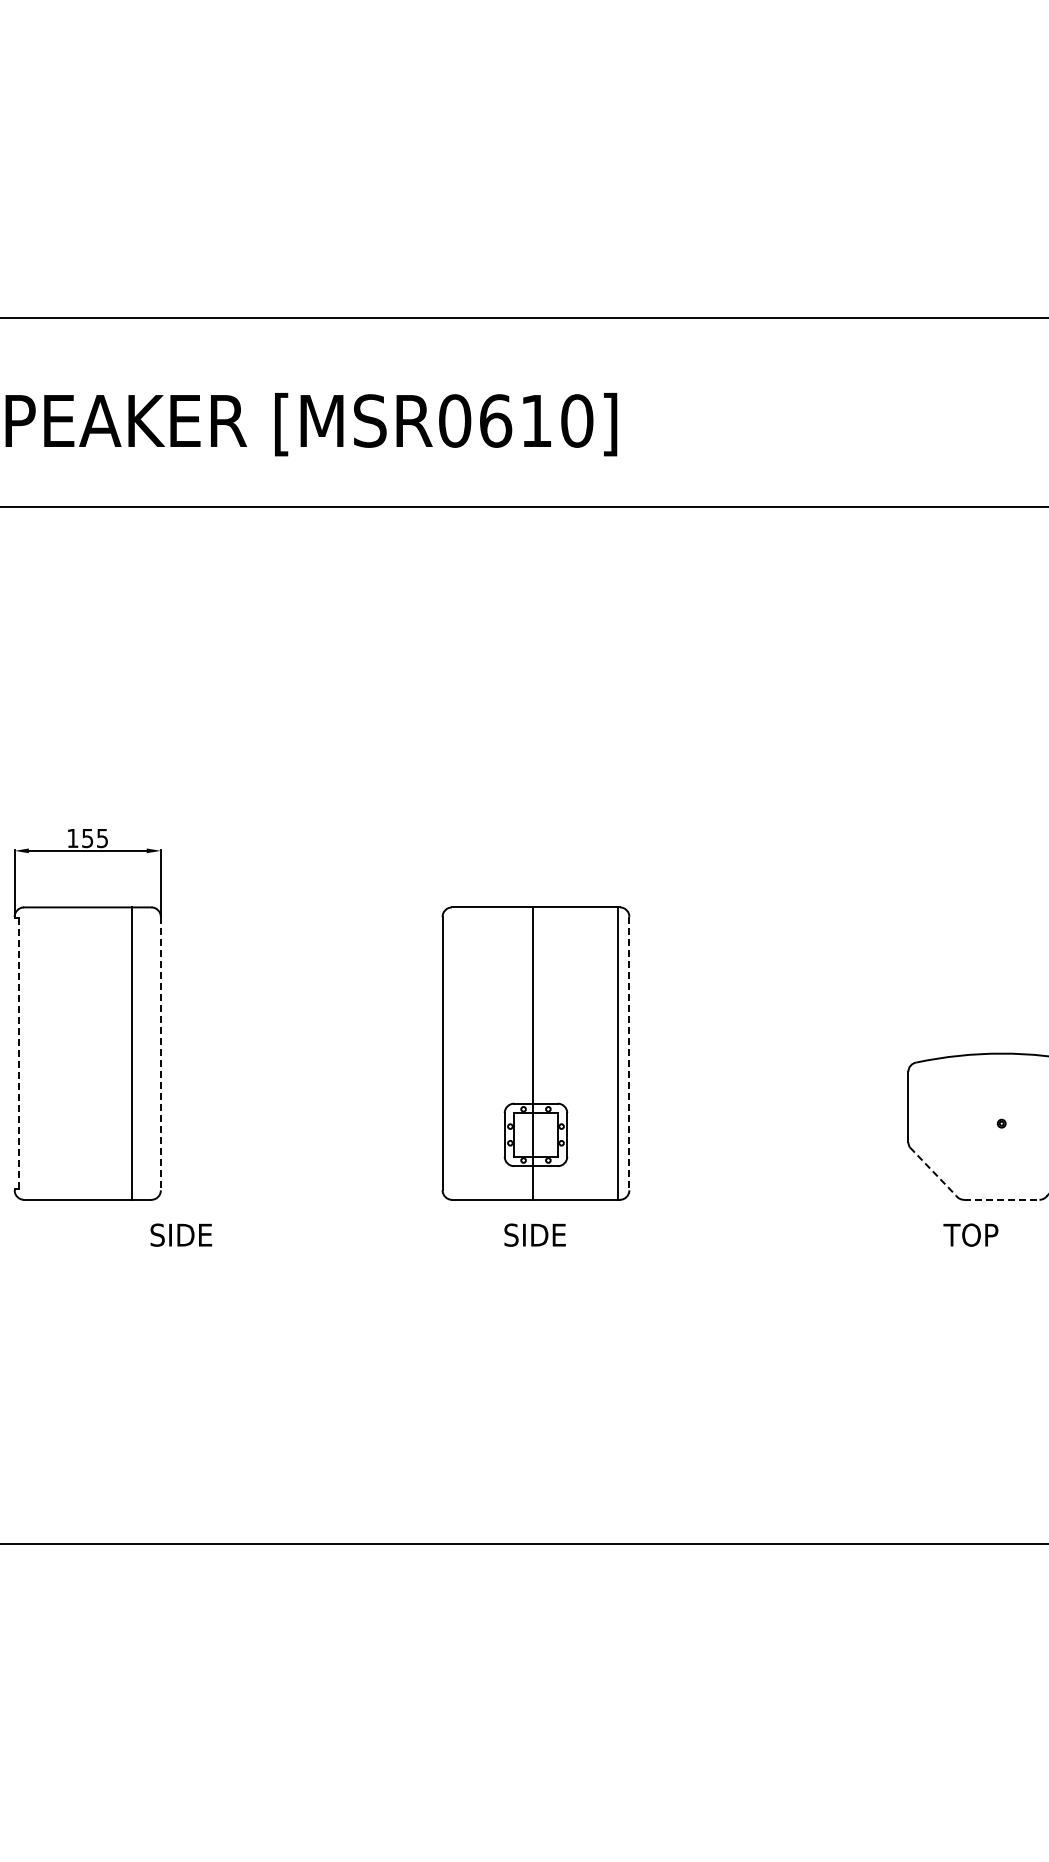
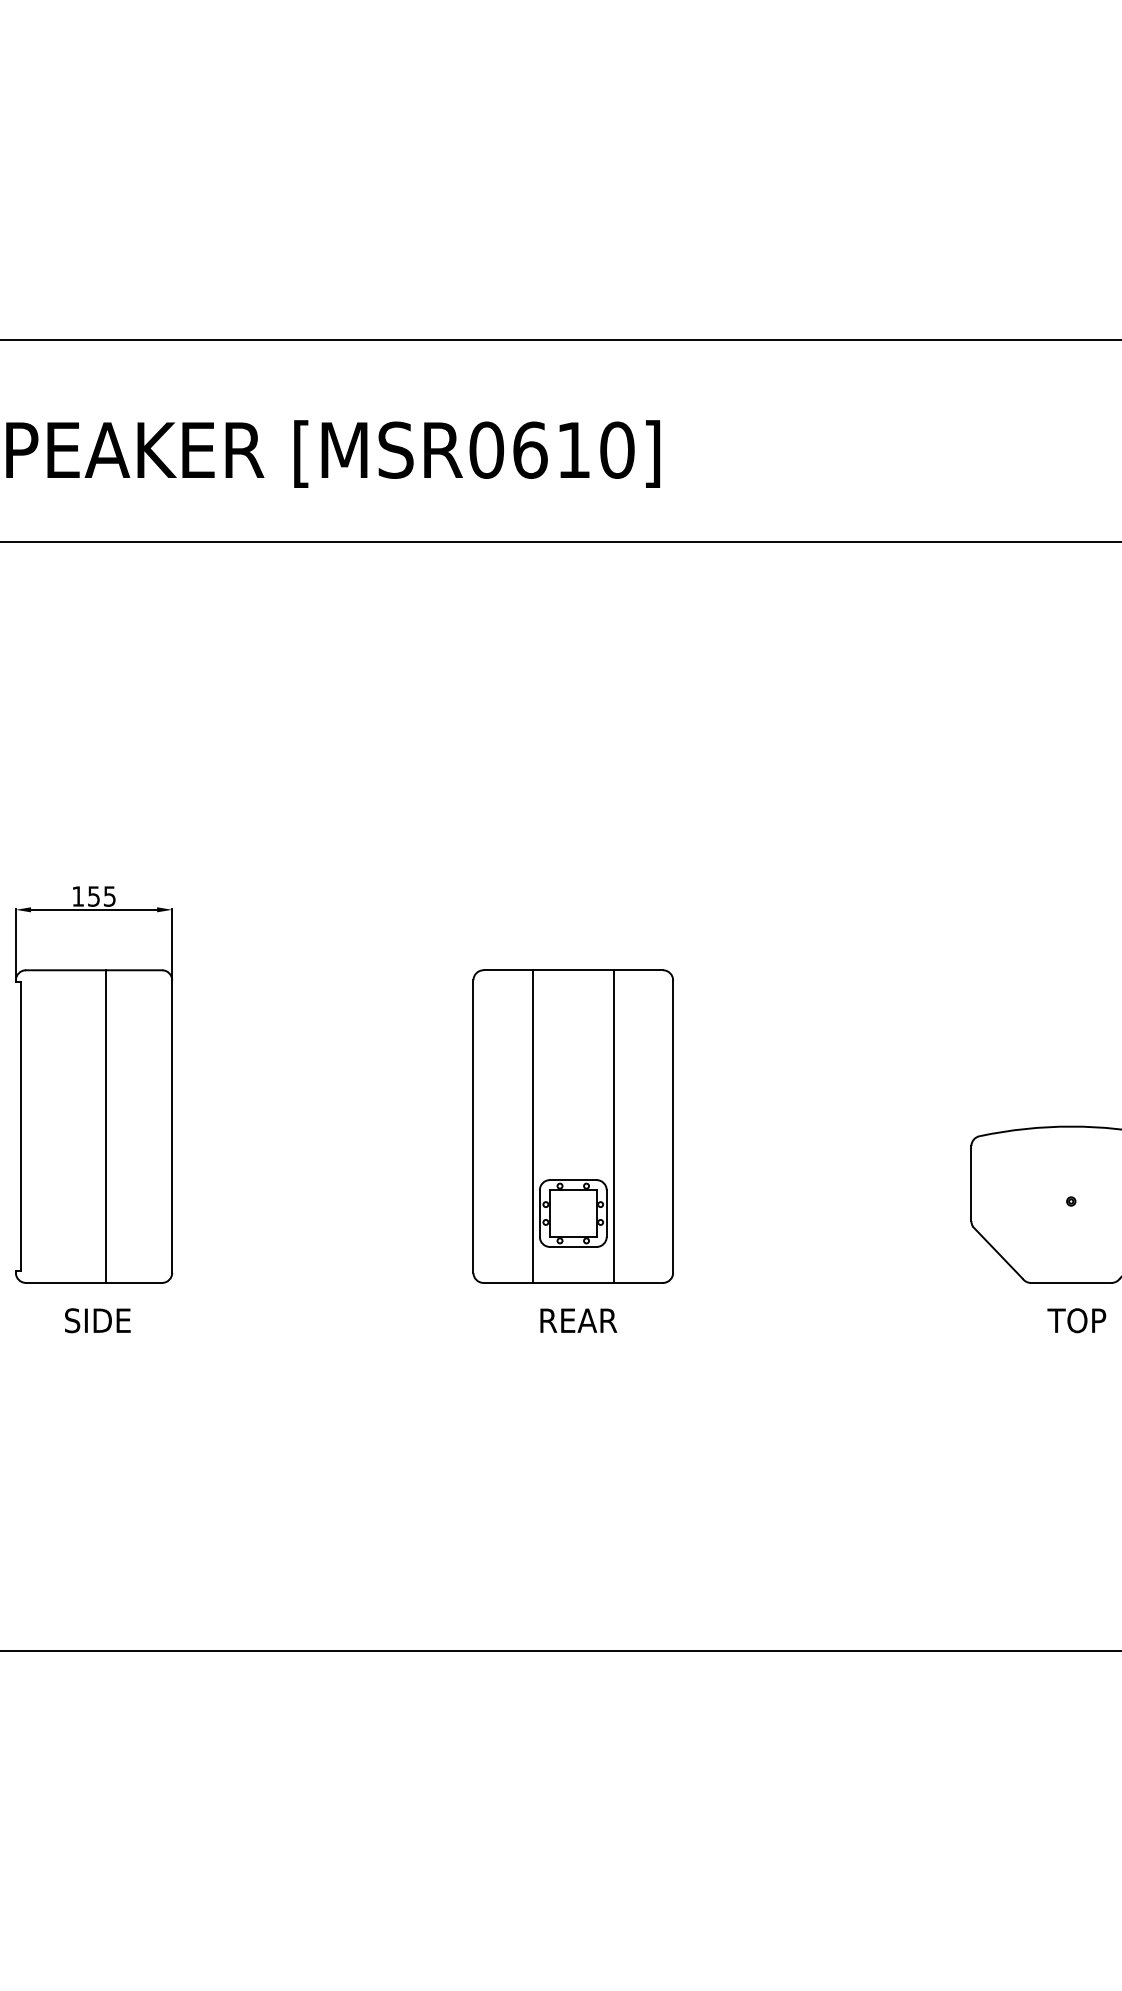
line: (131, 1053) -> (105, 1126), moved
line: (160, 1053) -> (171, 1126), dashed -> solid
line: (533, 1053) -> (533, 1126), moved
line: (617, 1053) -> (613, 1126), moved
line: (629, 1053) -> (673, 1126), dashed -> solid
line: (19, 1054) -> (21, 1127), dashed -> solid
line: (933, 1172) -> (998, 1253), dashed -> solid
line: (1001, 1199) -> (1071, 1282), dashed -> solid
text: (180, 1234) -> (96, 1320), moved
text: (540, 1234) -> (578, 1320), SIDE -> REAR
text: (970, 1234) -> (1076, 1320), moved

